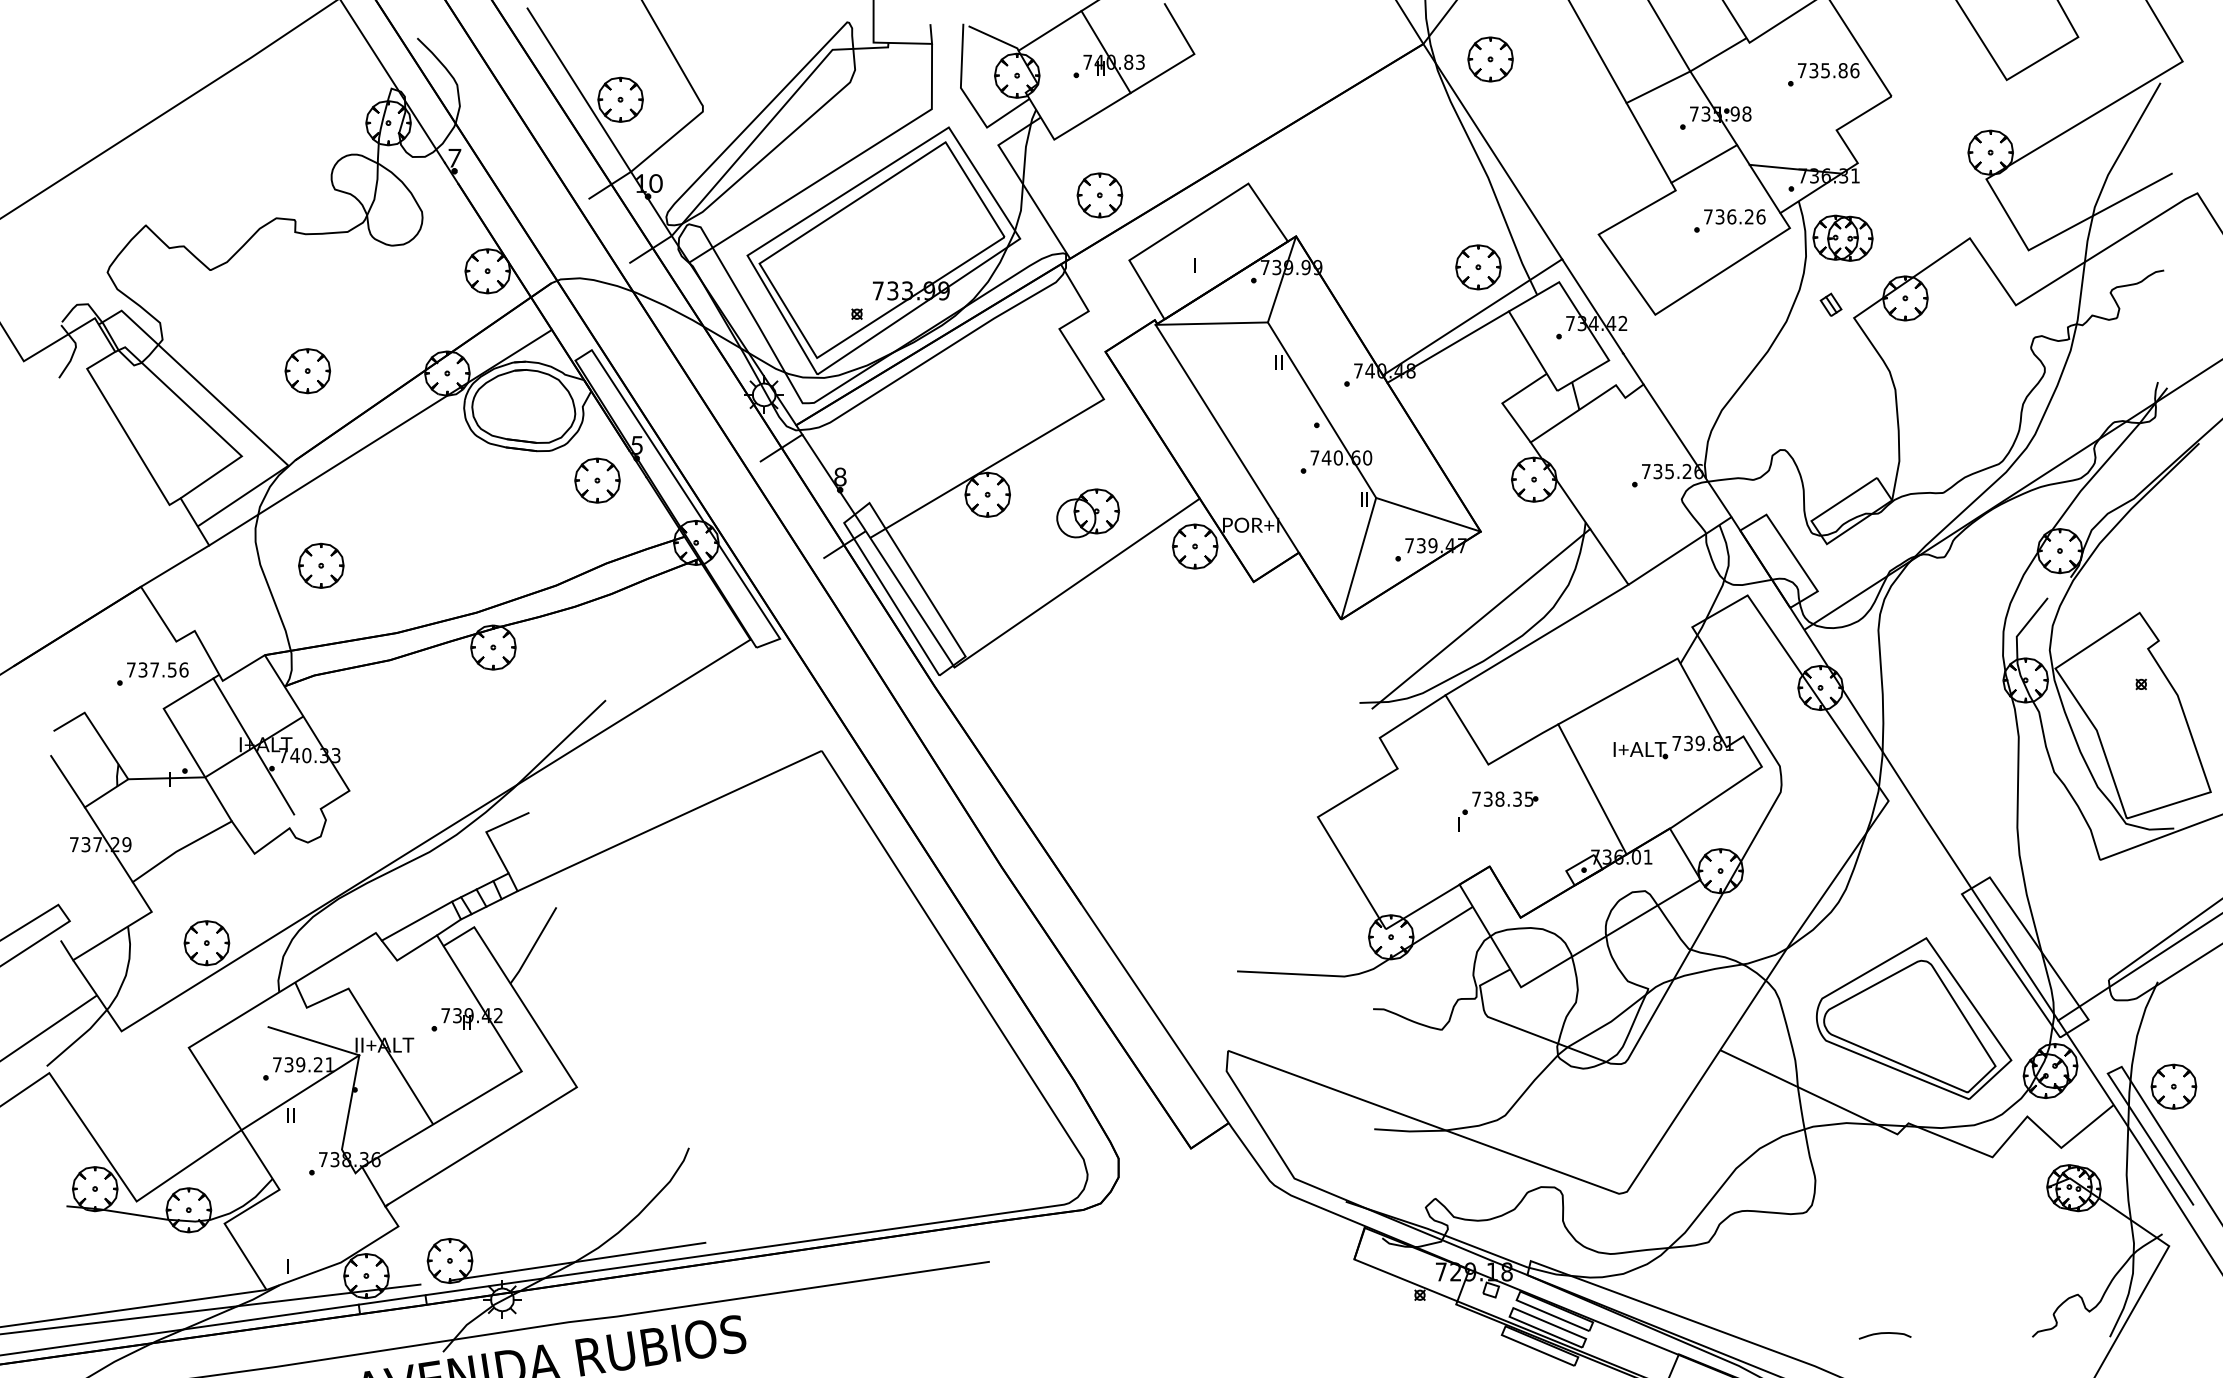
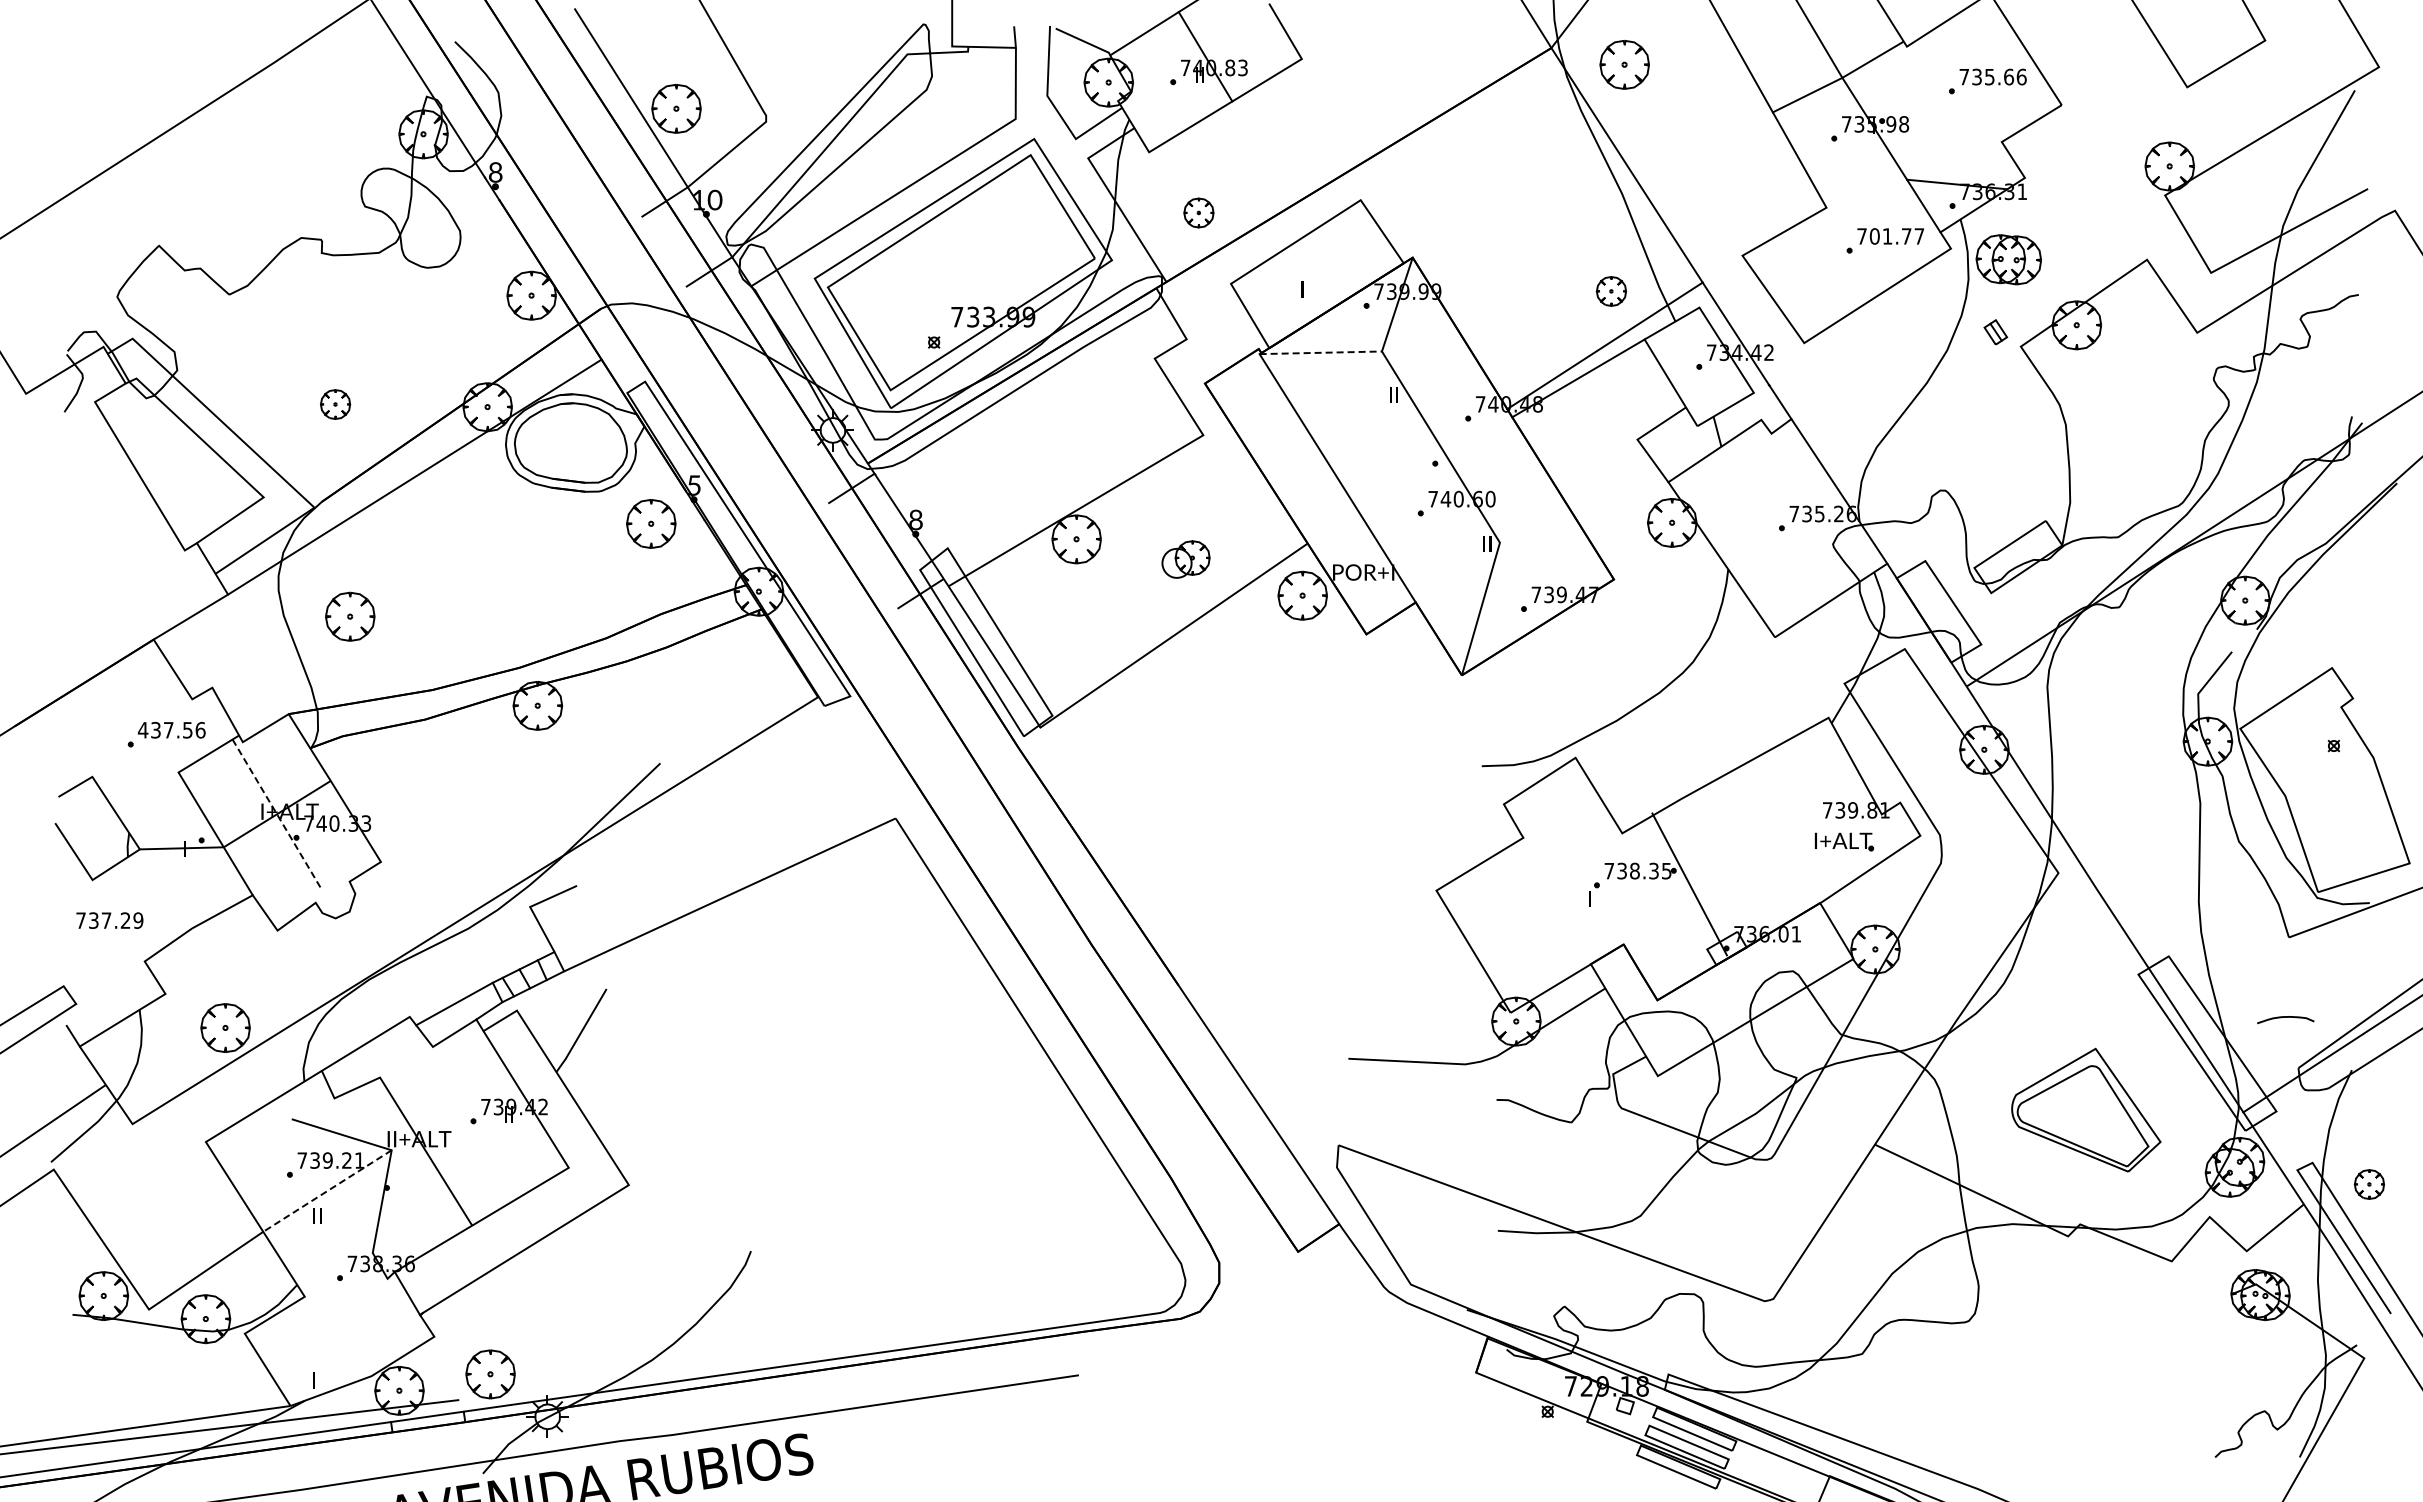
text: (1843, 70) -> (2009, 76), 735.86 -> 735.66
text: (454, 158) -> (495, 172), 7 -> 8
line: (1704, 163) -> (1857, 178), removed
part: (1099, 194) -> (1198, 212), size x0.6
text: (1739, 216) -> (1896, 236), 736.26 -> 701.77
part: (1478, 267) -> (1611, 291), size x0.6
line: (1212, 323) -> (1321, 352), solid -> dashed
part: (307, 371) -> (335, 404), size x0.6
part: (1087, 513) -> (1185, 559), size x0.7
line: (1428, 514) -> (1556, 560), removed
line: (1481, 618) -> (1614, 674), removed
line: (1536, 639) -> (1674, 697), removed
text: (130, 670) -> (142, 730), 737.56 -> 437.56
line: (253, 747) -> (276, 814), solid -> dashed
part: (1640, 750) -> (1844, 841), moved
line: (1592, 789) -> (1689, 884), moved
line: (108, 844) -> (118, 920), removed
part: (1914, 1017) -> (2086, 1109), size x0.7
part: (2173, 1086) -> (2369, 1184), size x0.6
line: (300, 1093) -> (327, 1191), solid -> dashed
line: (578, 1261) -> (630, 1374), removed
curve: (1884, 1333) -> (2285, 1017), moved

